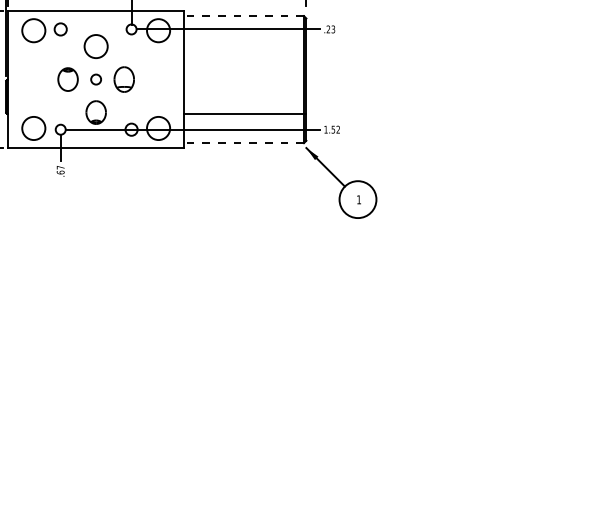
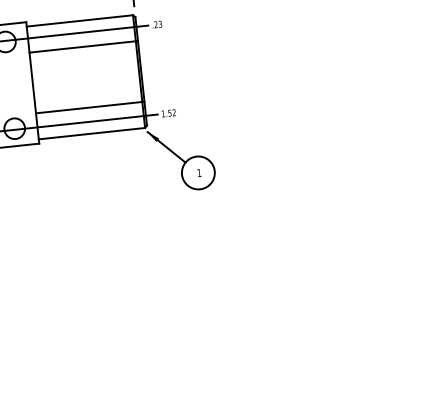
line: (244, 16) -> (80, 21), dashed -> solid
line: (245, 45) -> (83, 46), added
line: (244, 143) -> (92, 133), dashed -> solid

